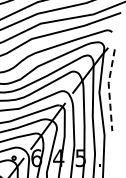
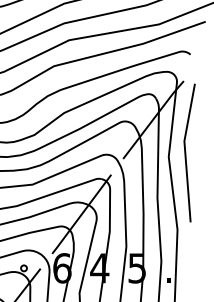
line: (109, 89) -> (185, 151), dashed -> solid

